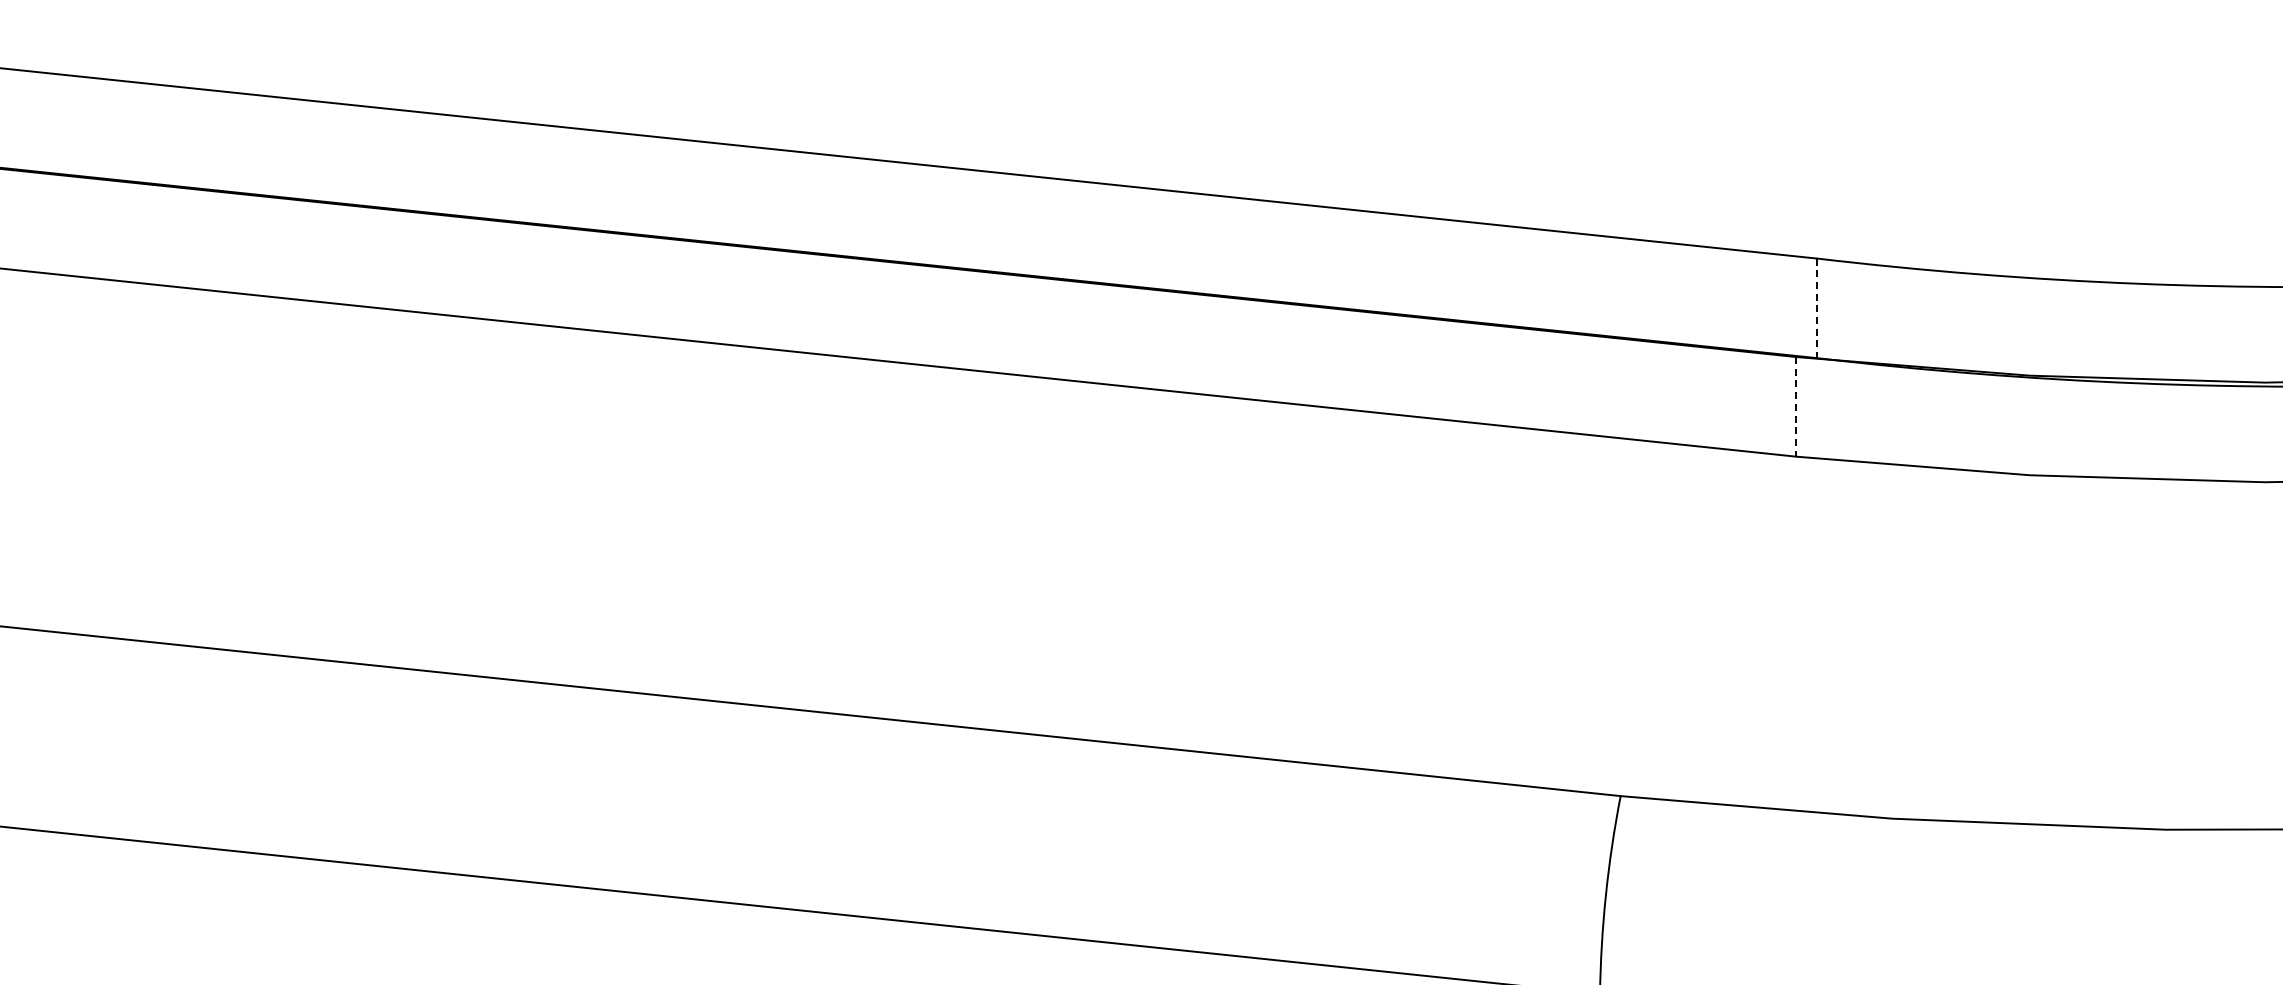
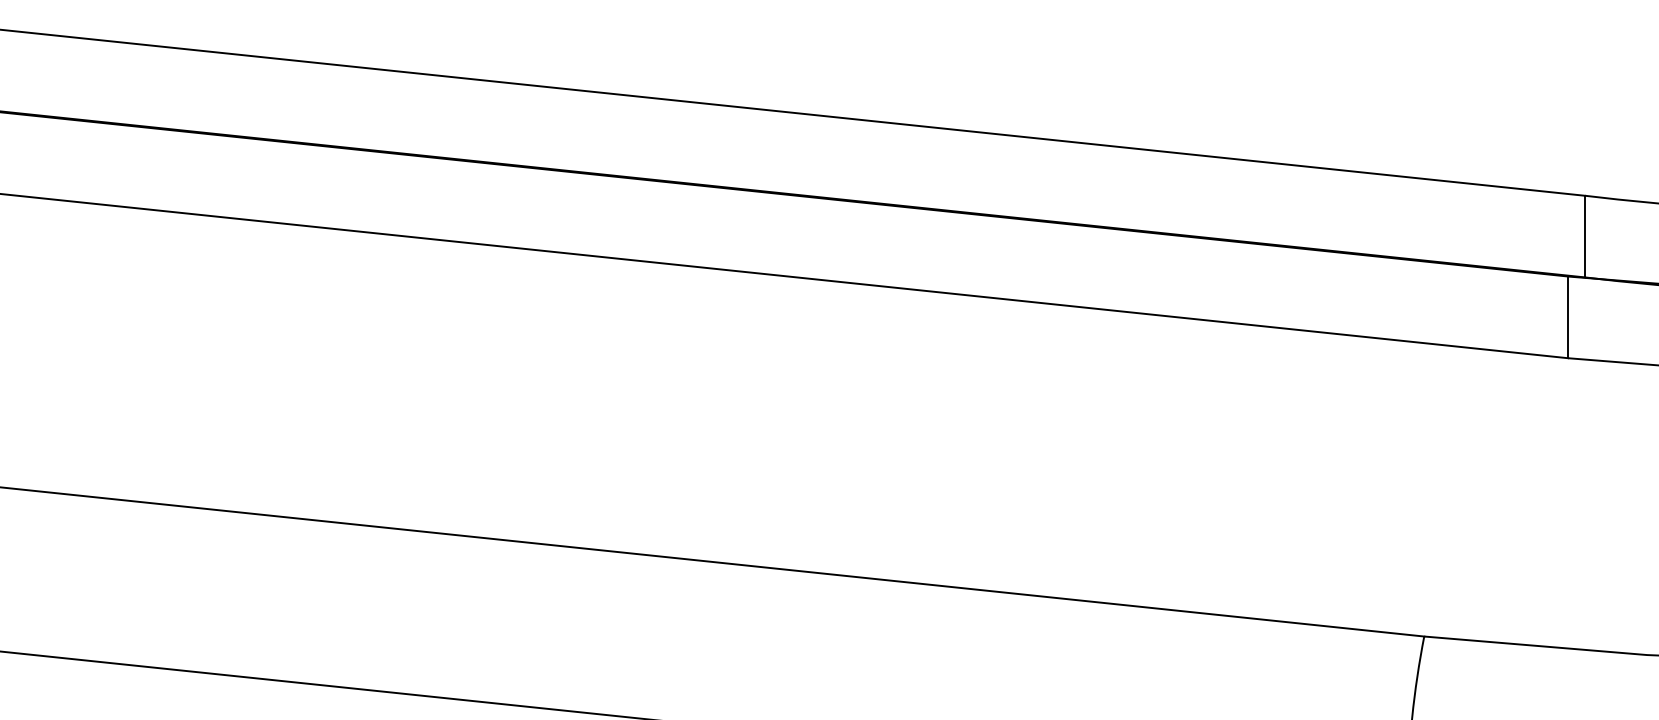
line: (1816, 308) -> (1584, 236), dashed -> solid
line: (1796, 406) -> (1568, 317), dashed -> solid

